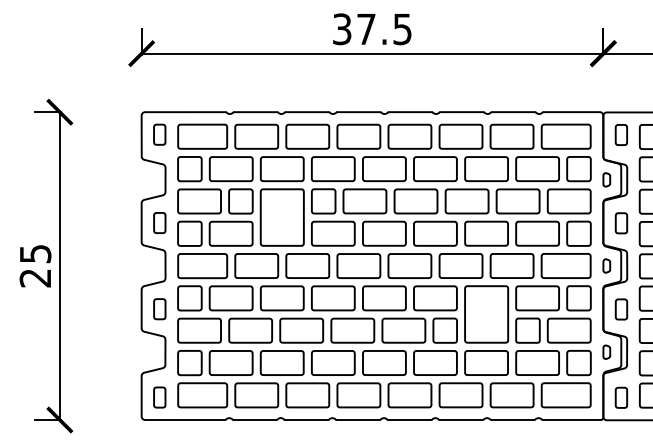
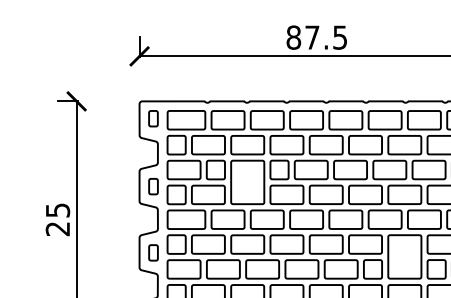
text: (341, 29) -> (293, 37), 37.5 -> 87.5

